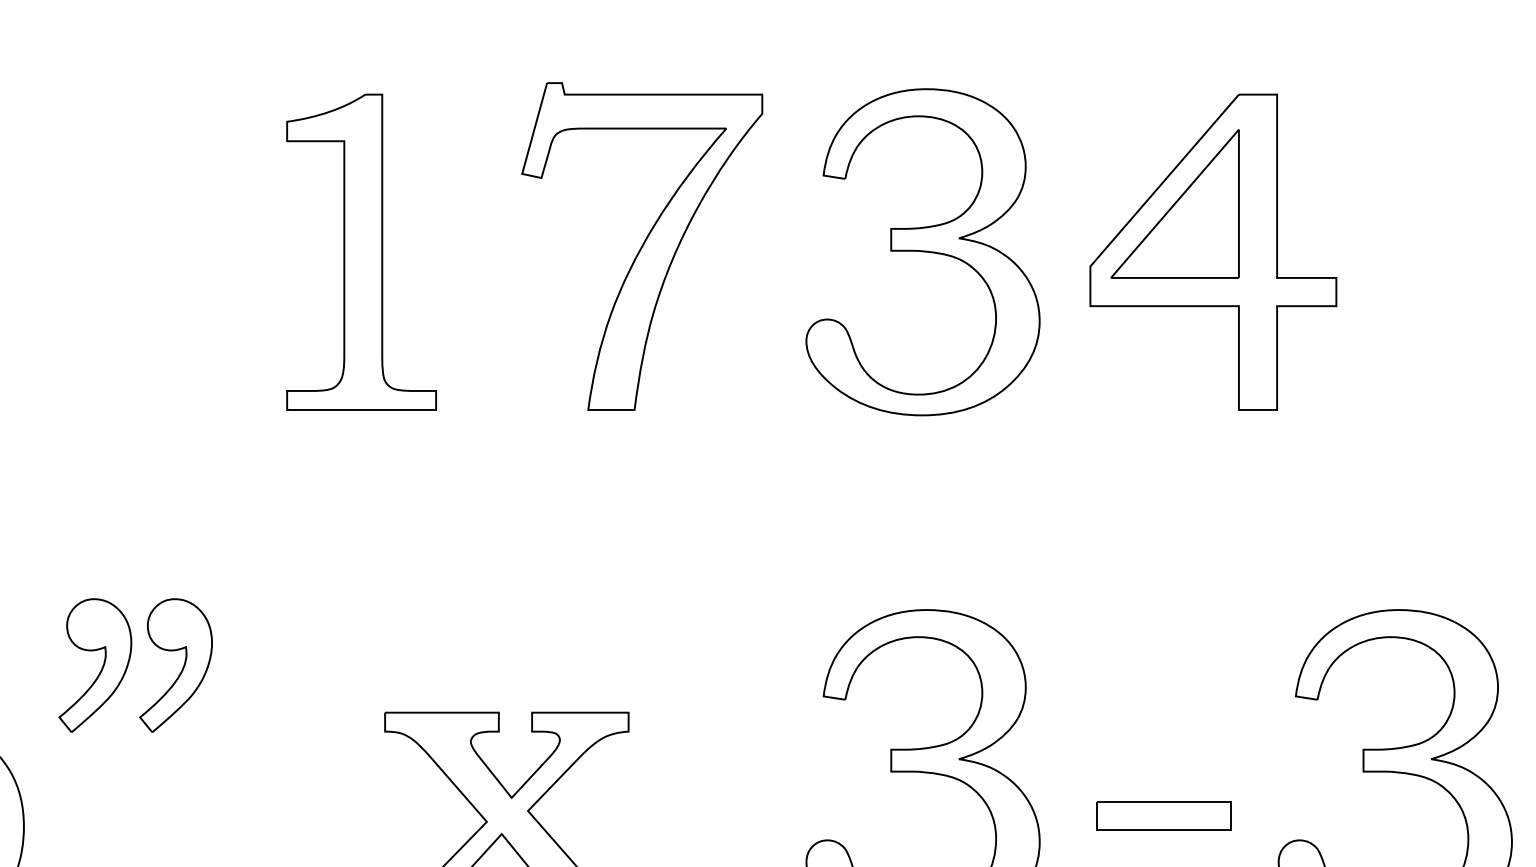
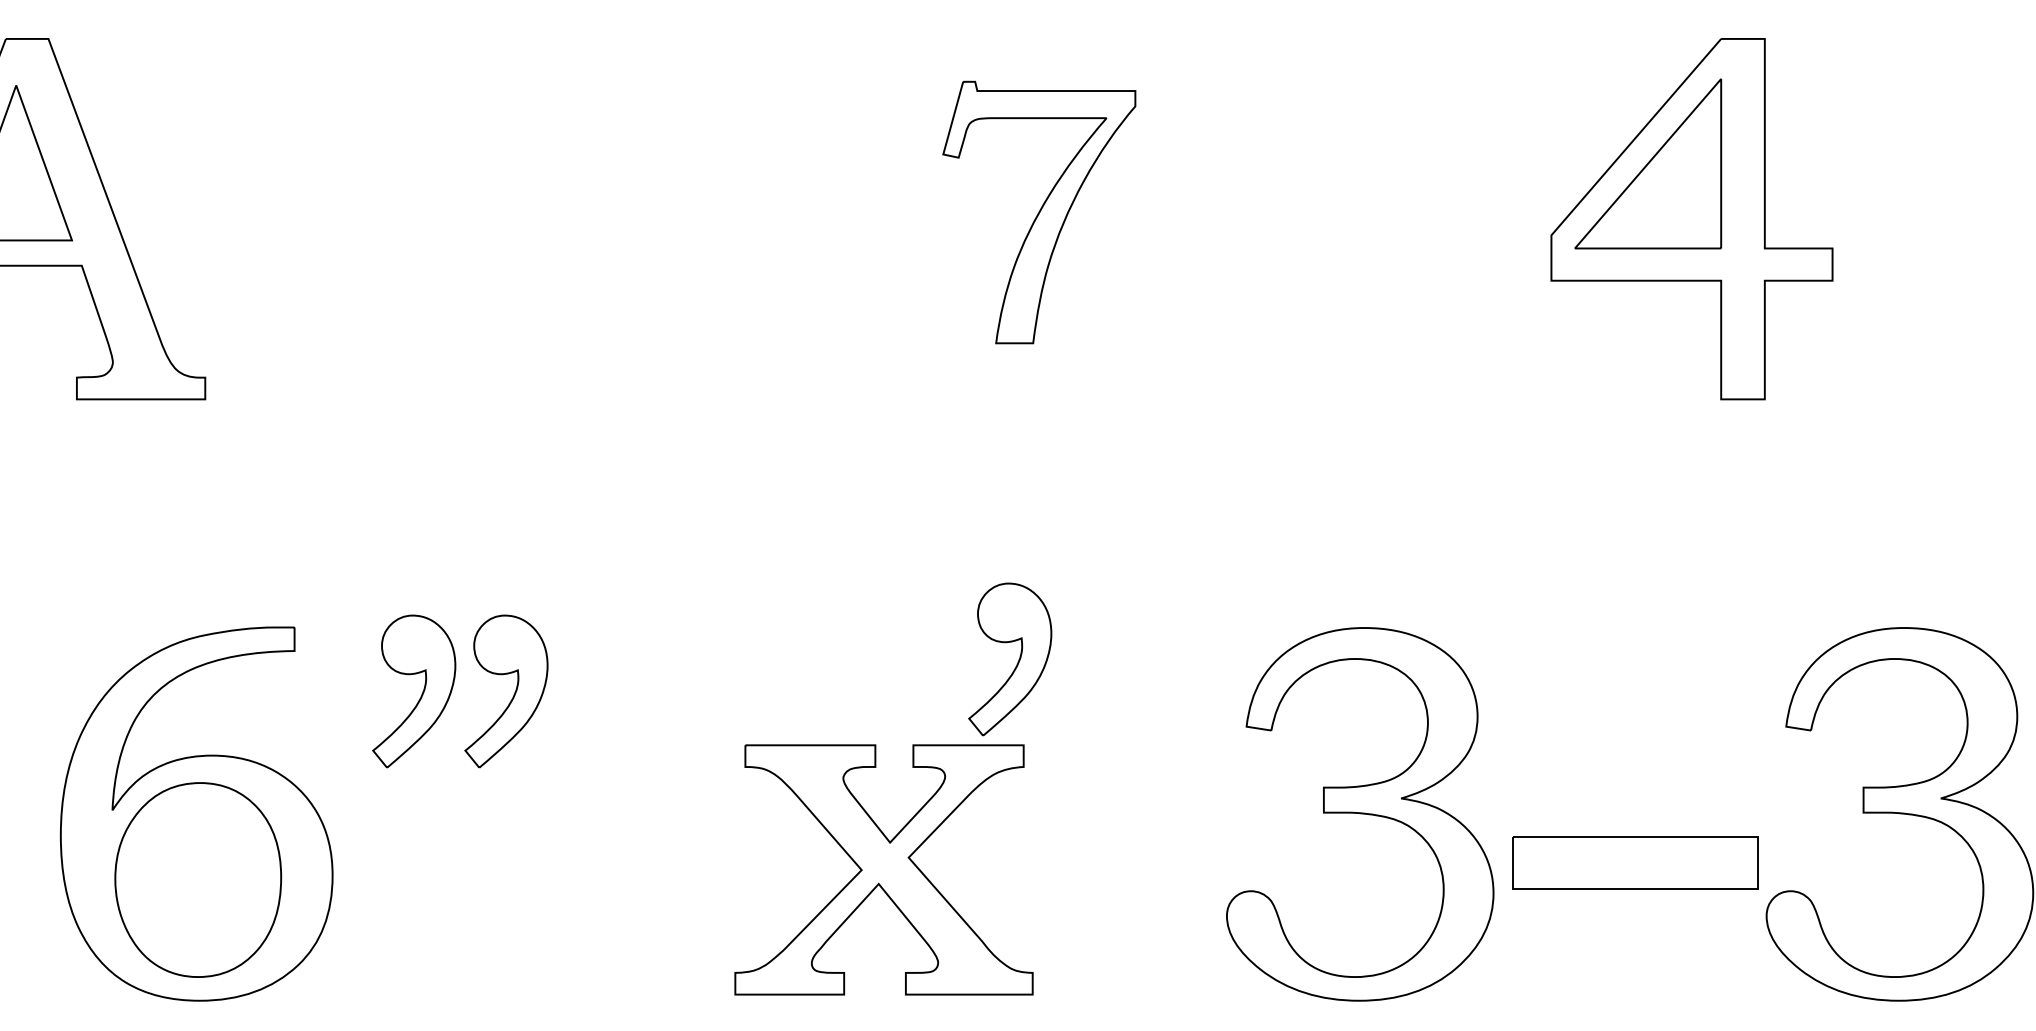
part: (642, 246) -> (1039, 212), size x0.7
part: (923, 251) -> (1360, 218), removed
part: (361, 252) -> (718, 219), removed
part: (623, 640) -> (1017, 662), added
part: (1163, 815) -> (1634, 862), size x1.6

